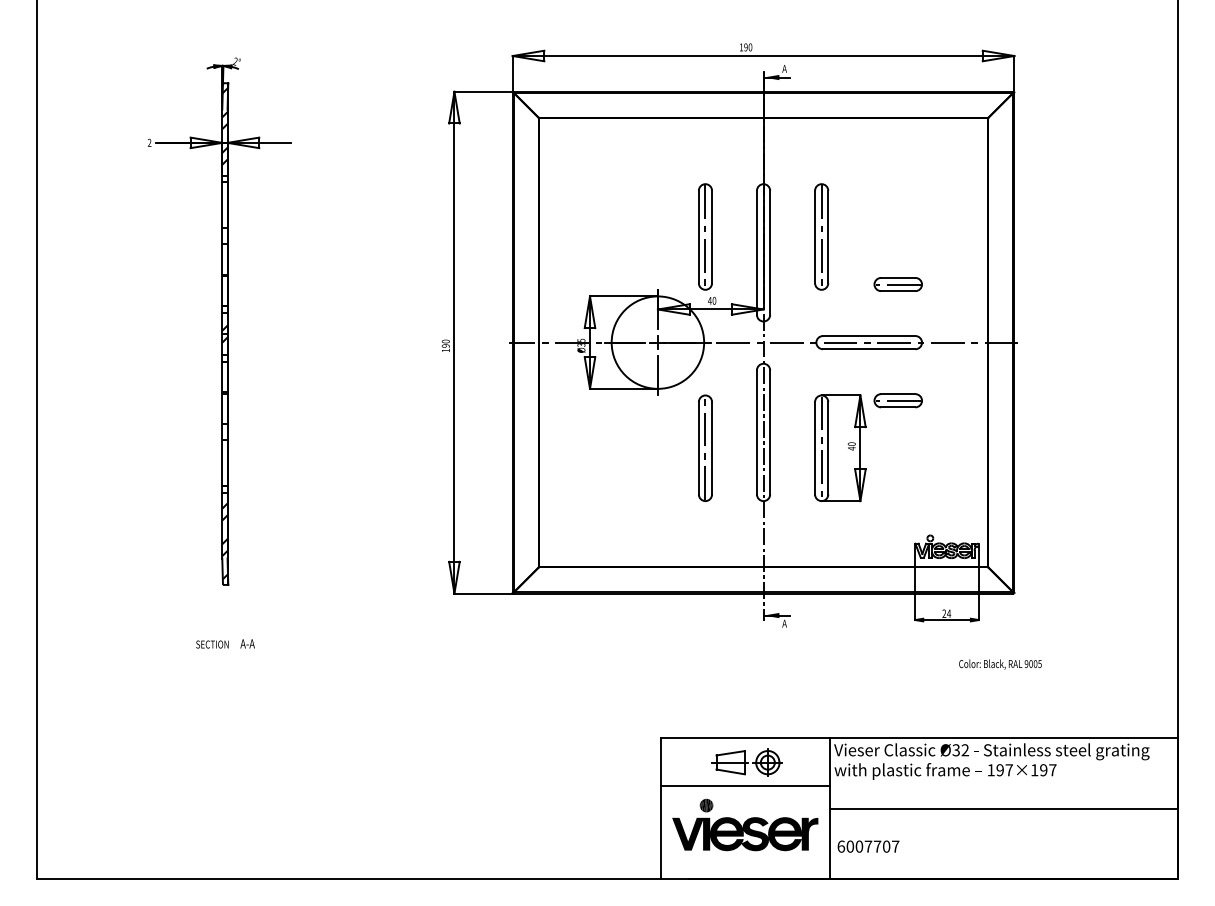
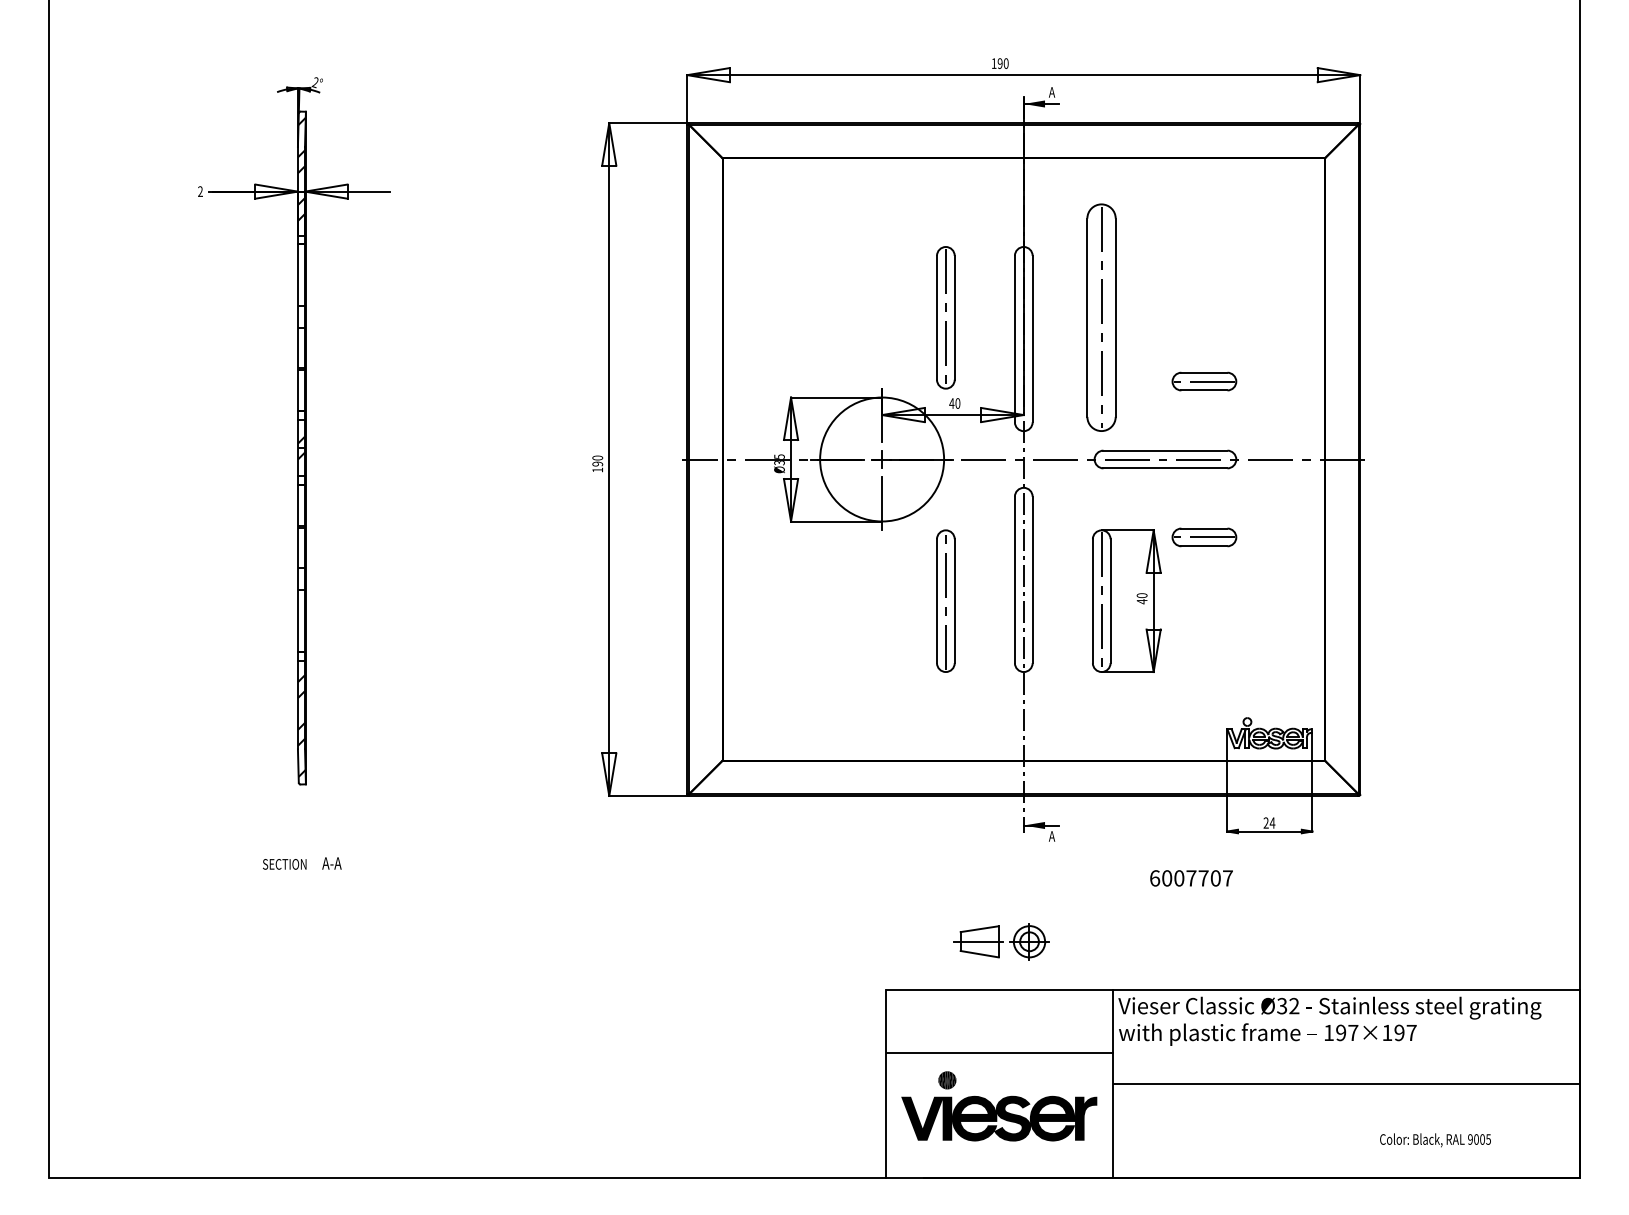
part: (821, 236) -> (1101, 317), size x1.6
text: (1000, 664) -> (1435, 1140), moved
part: (746, 762) -> (1001, 941), moved
text: (868, 846) -> (1191, 878), moved

